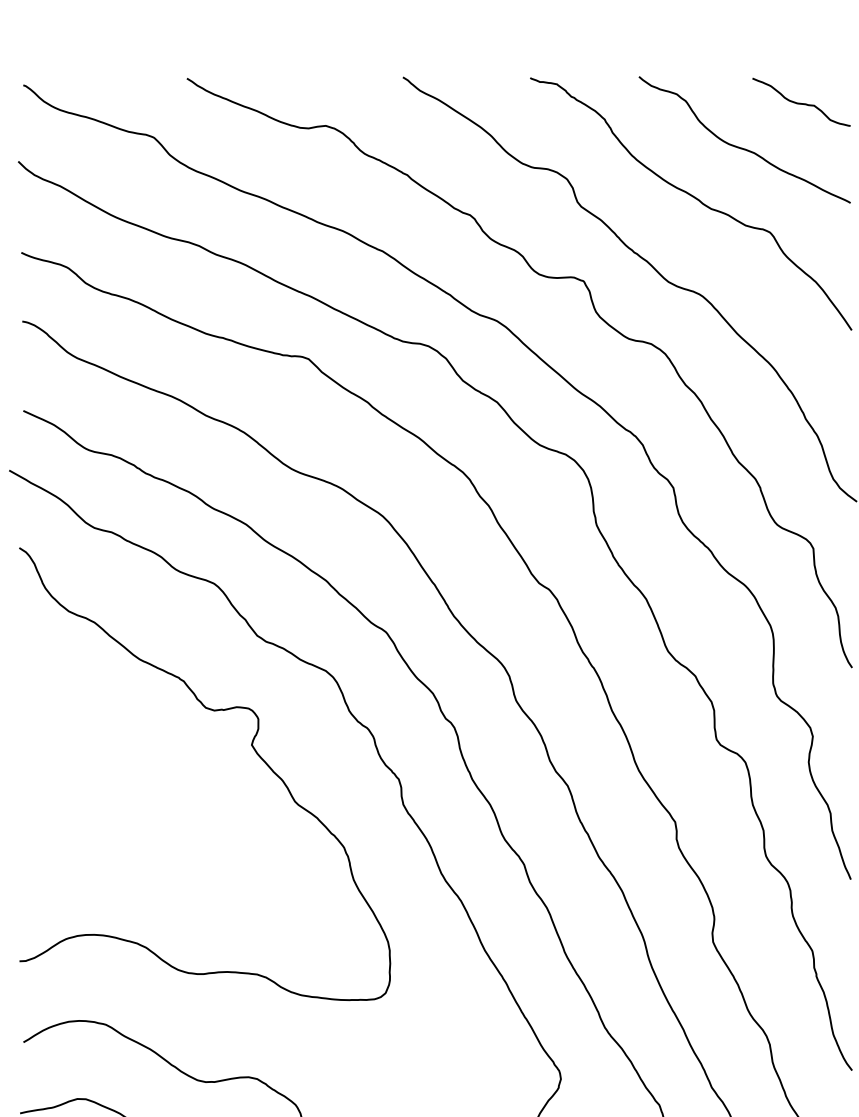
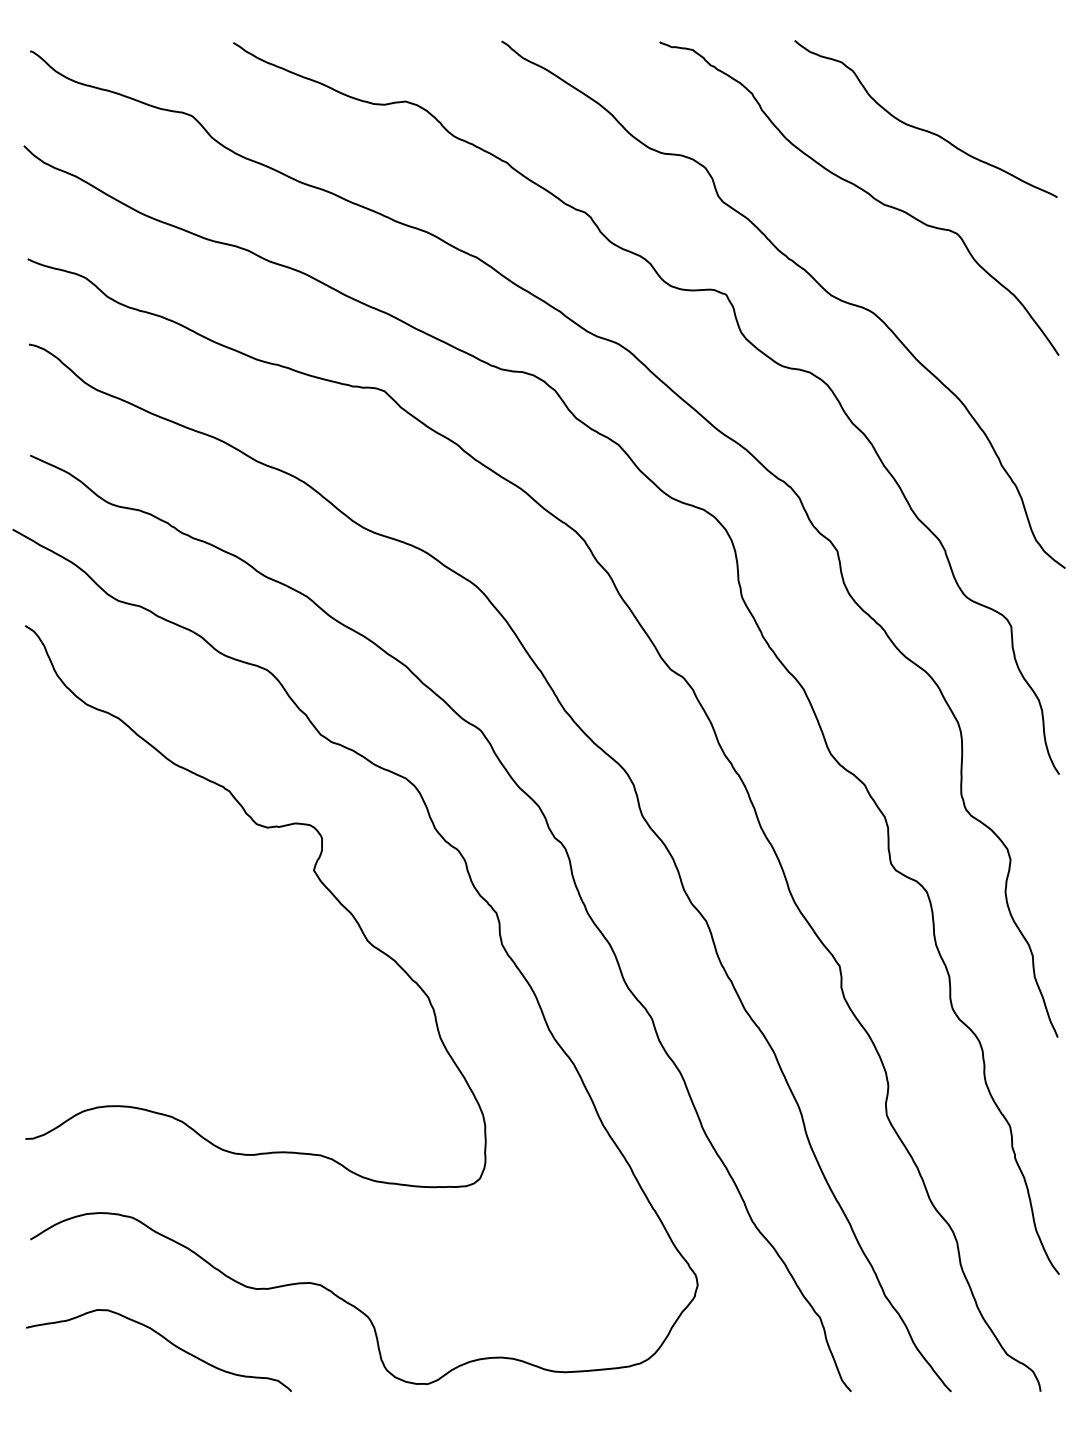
curve: (801, 103) -> (996, 73), removed

